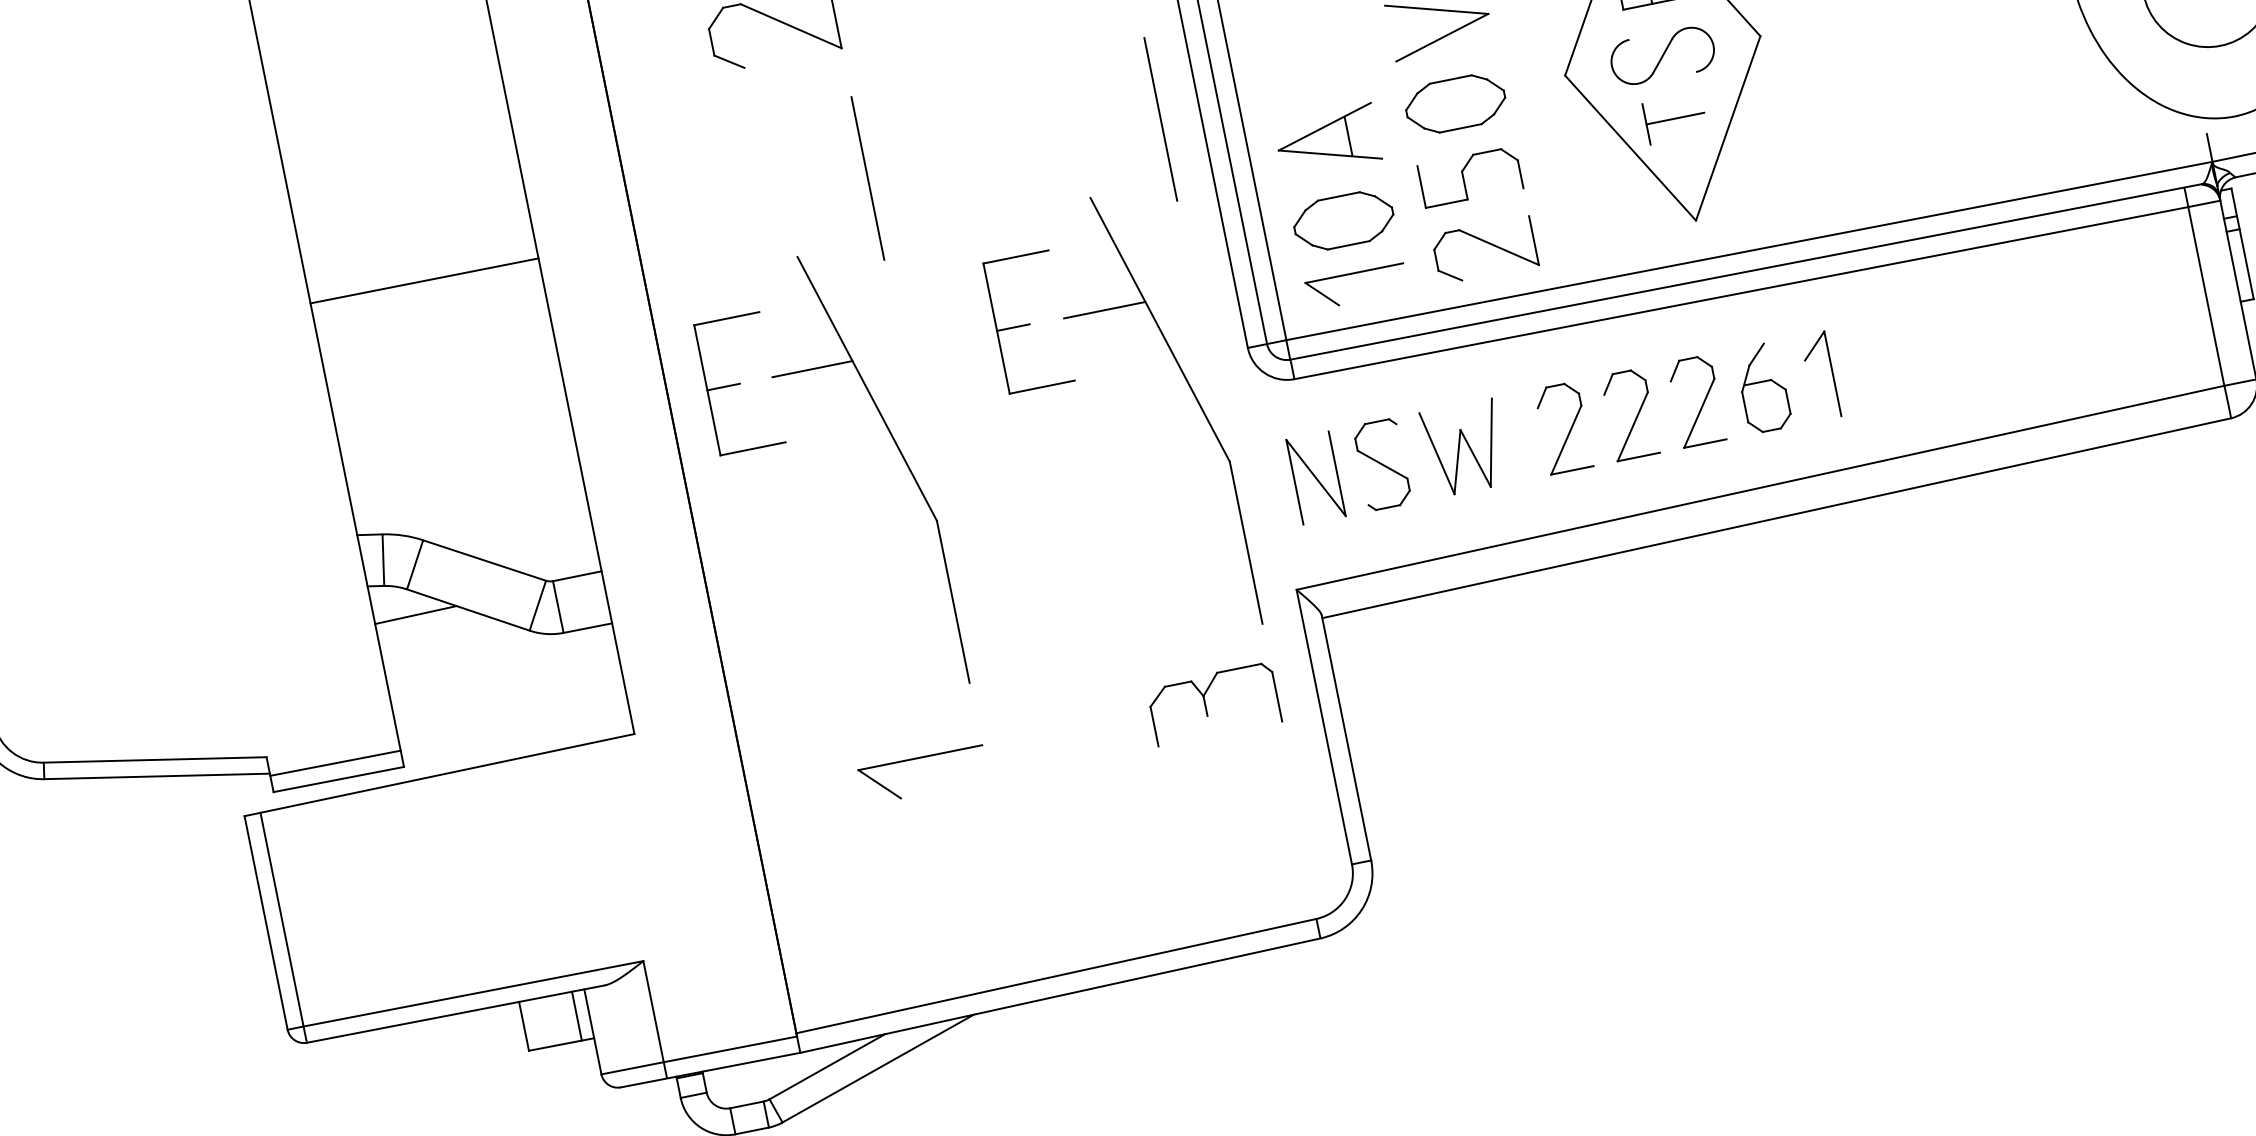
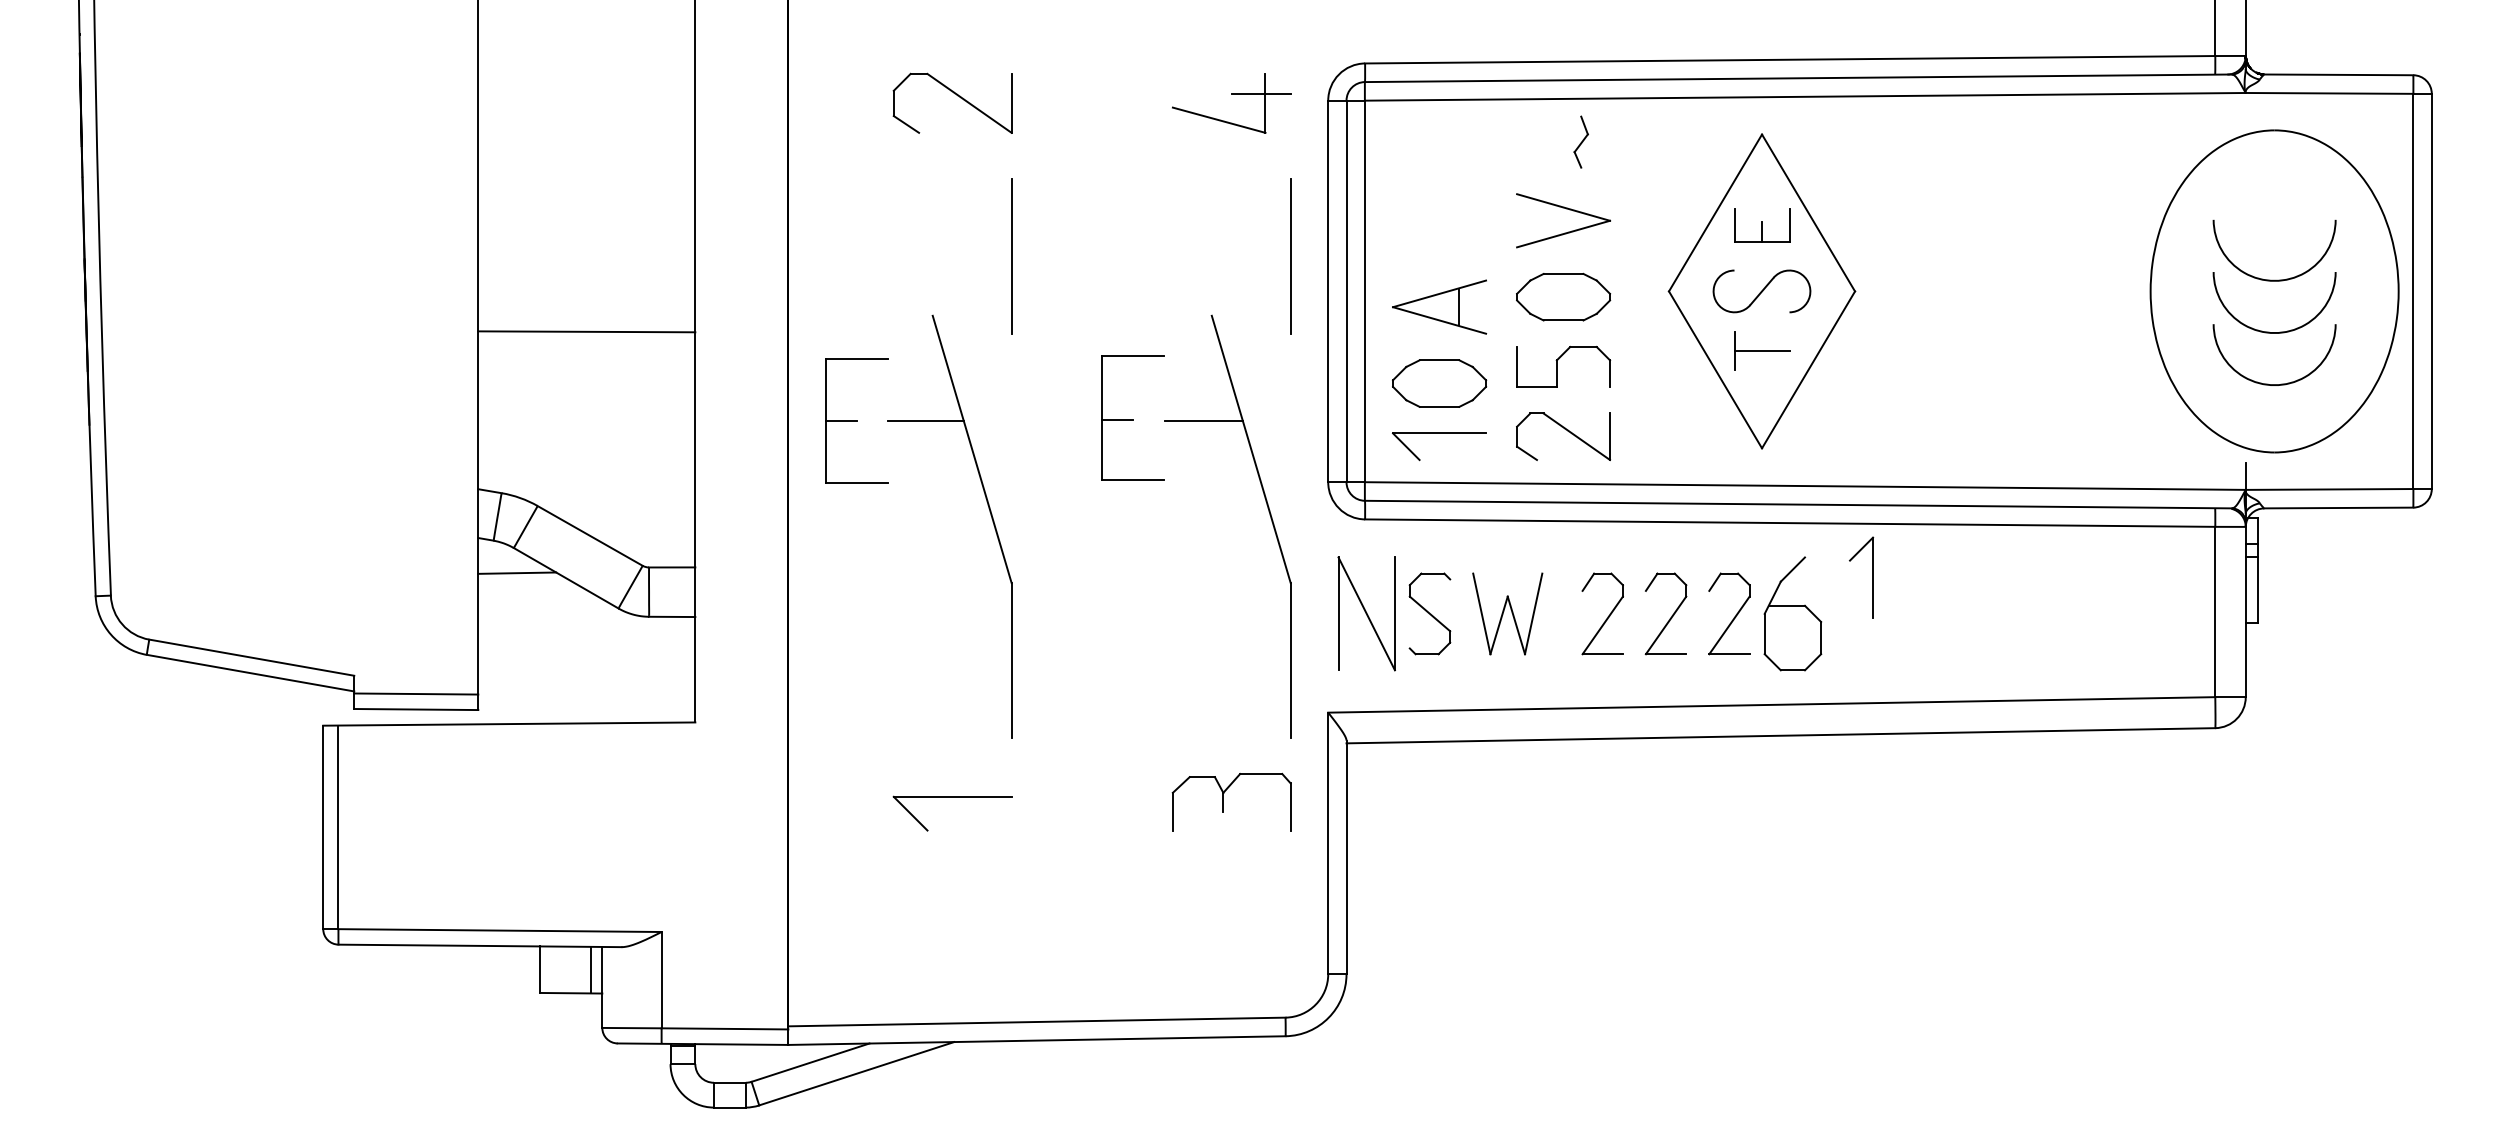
line: (424, 280) -> (586, 331), moved
part: (1832, 373) -> (1872, 577), moved
part: (1762, 387) -> (1792, 613), size x1.4
part: (1315, 477) -> (1366, 613), size x1.4

